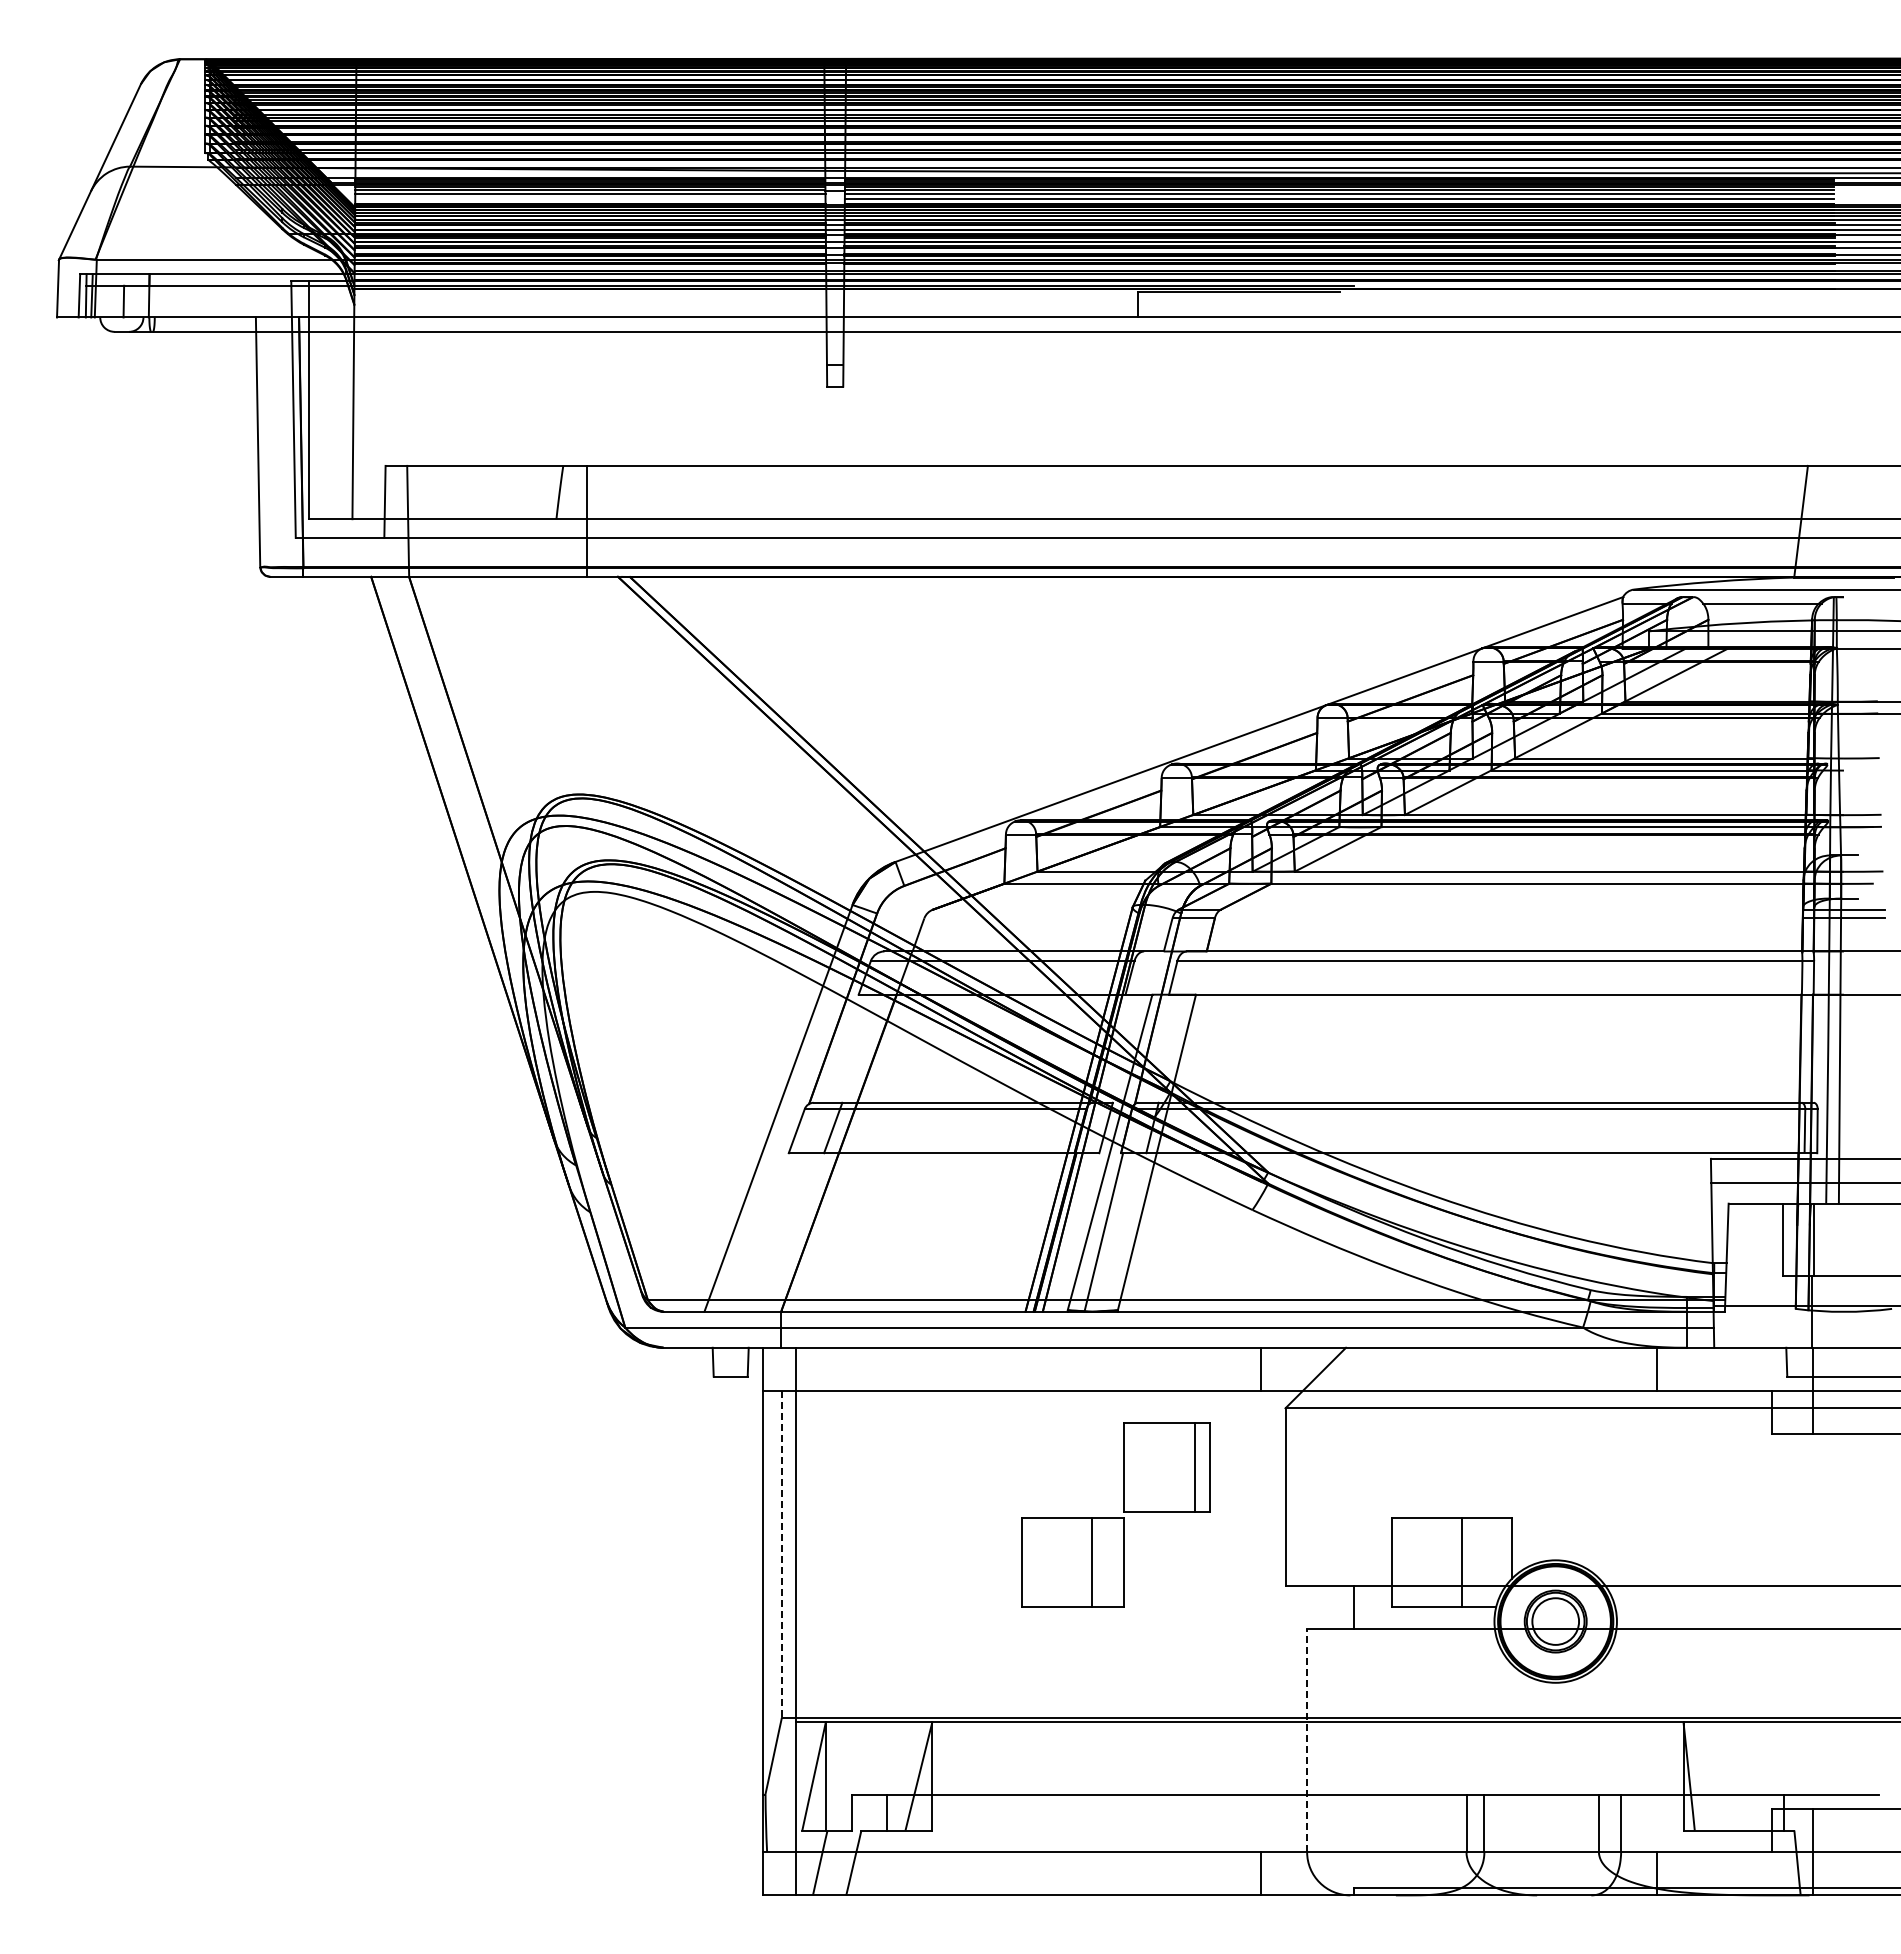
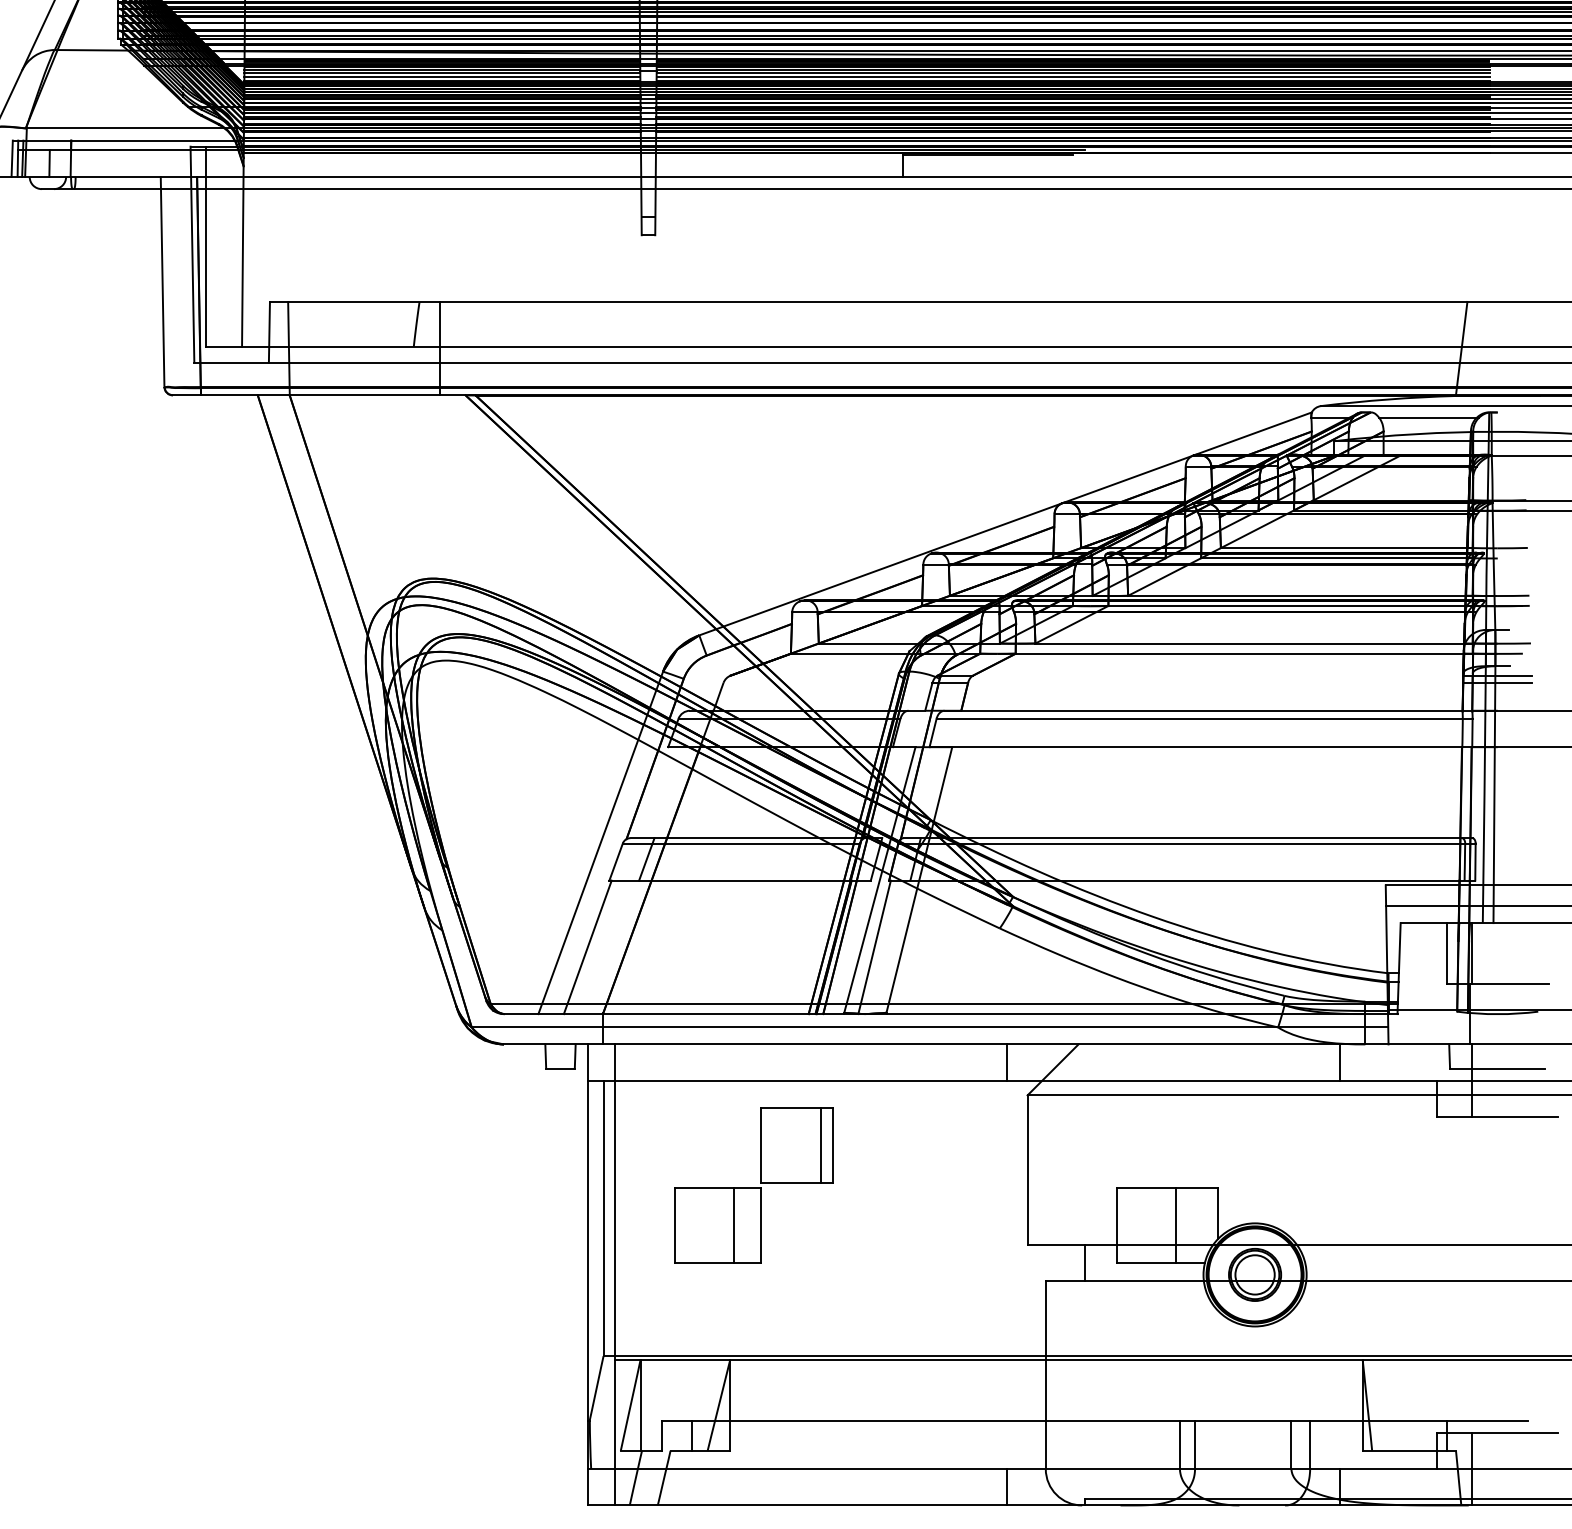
line: (590, 199) -> (442, 77), added
line: (762, 1232) -> (587, 947), added
part: (1115, 1514) -> (753, 1184), moved
line: (781, 1554) -> (603, 1218), dashed -> solid
line: (1307, 1740) -> (1046, 1375), dashed -> solid

